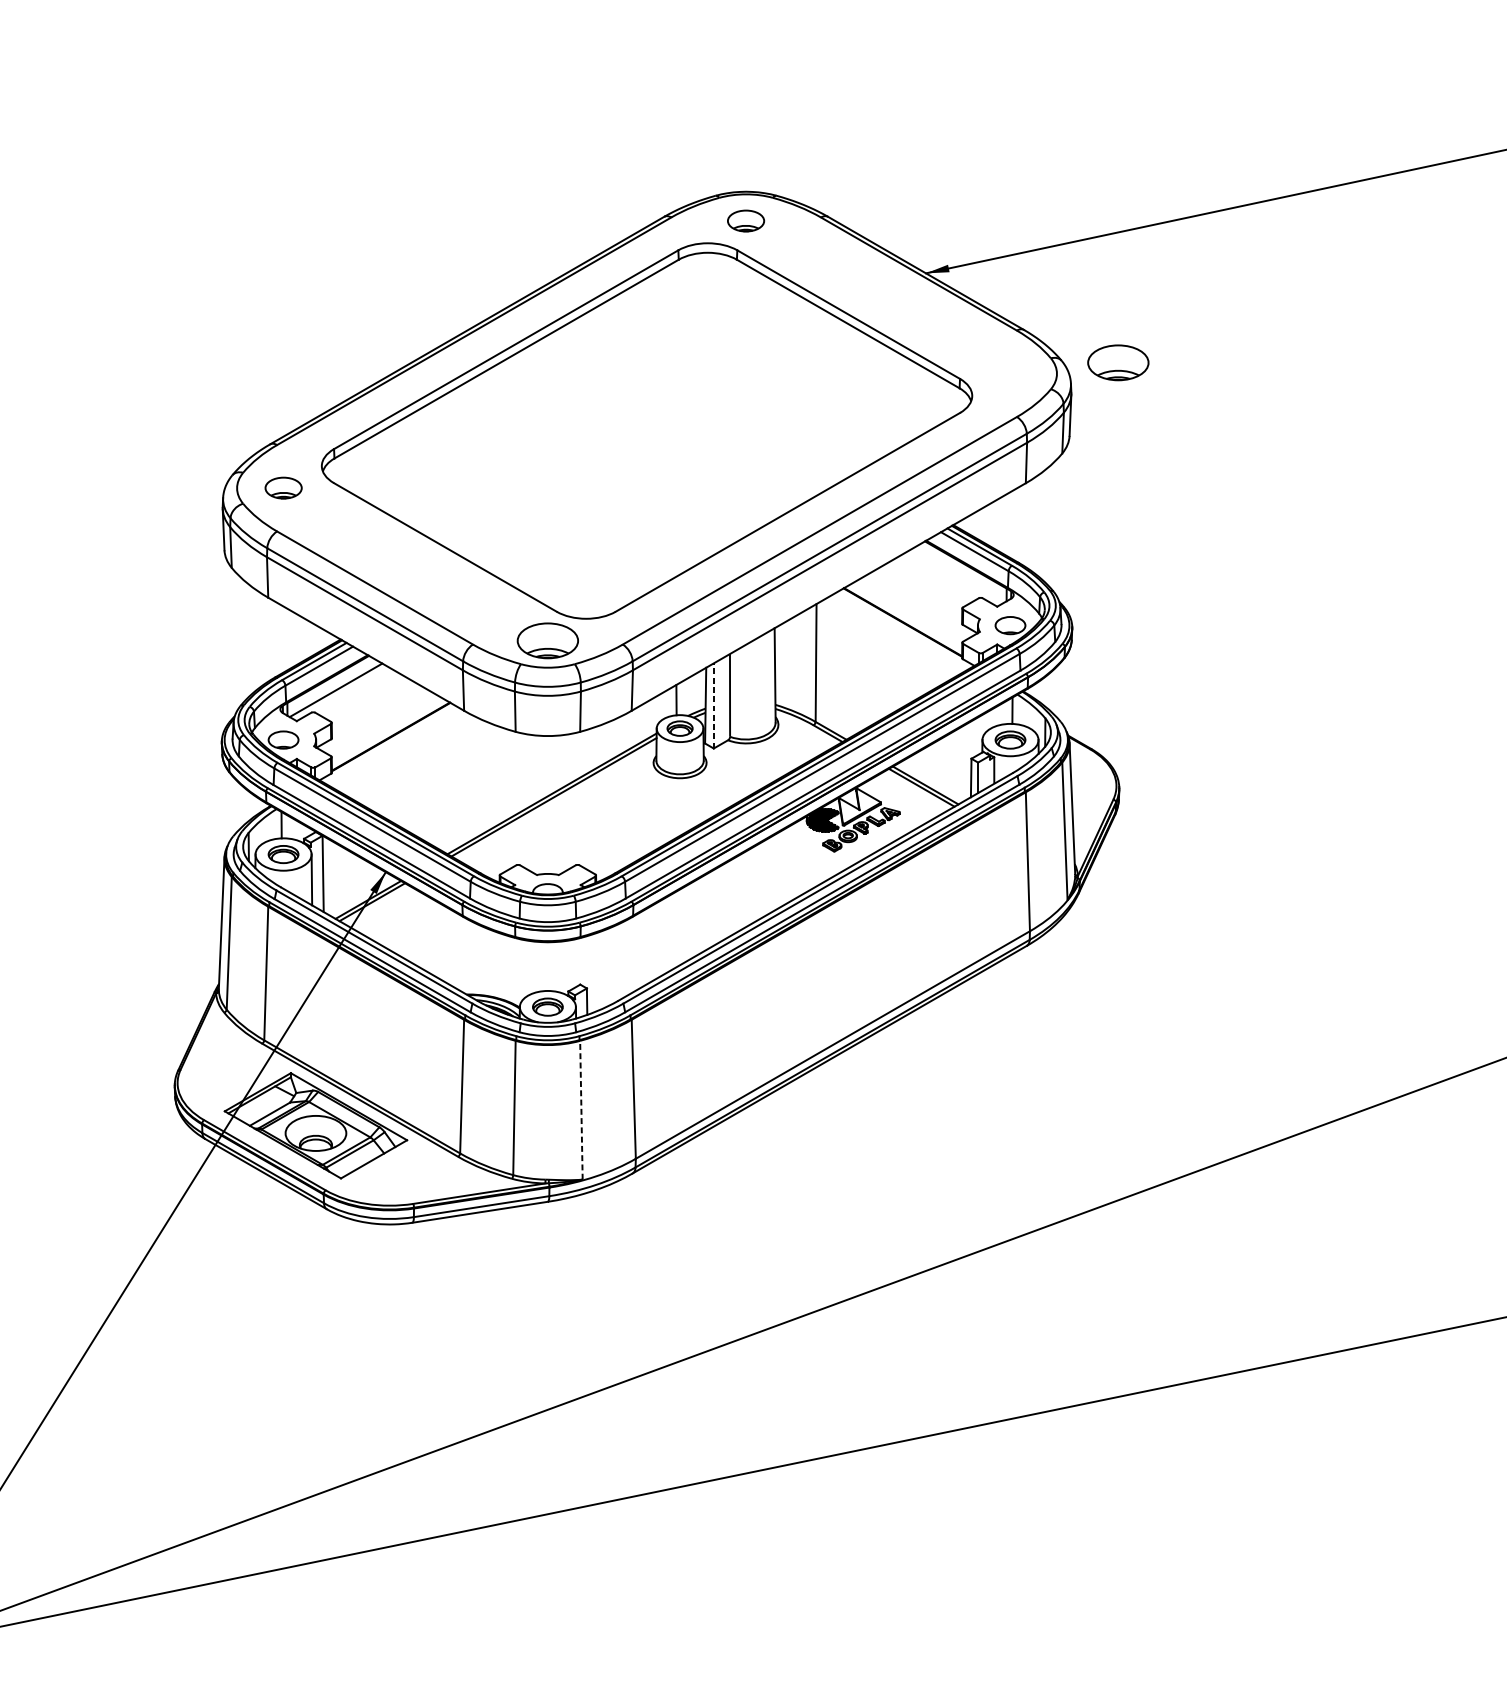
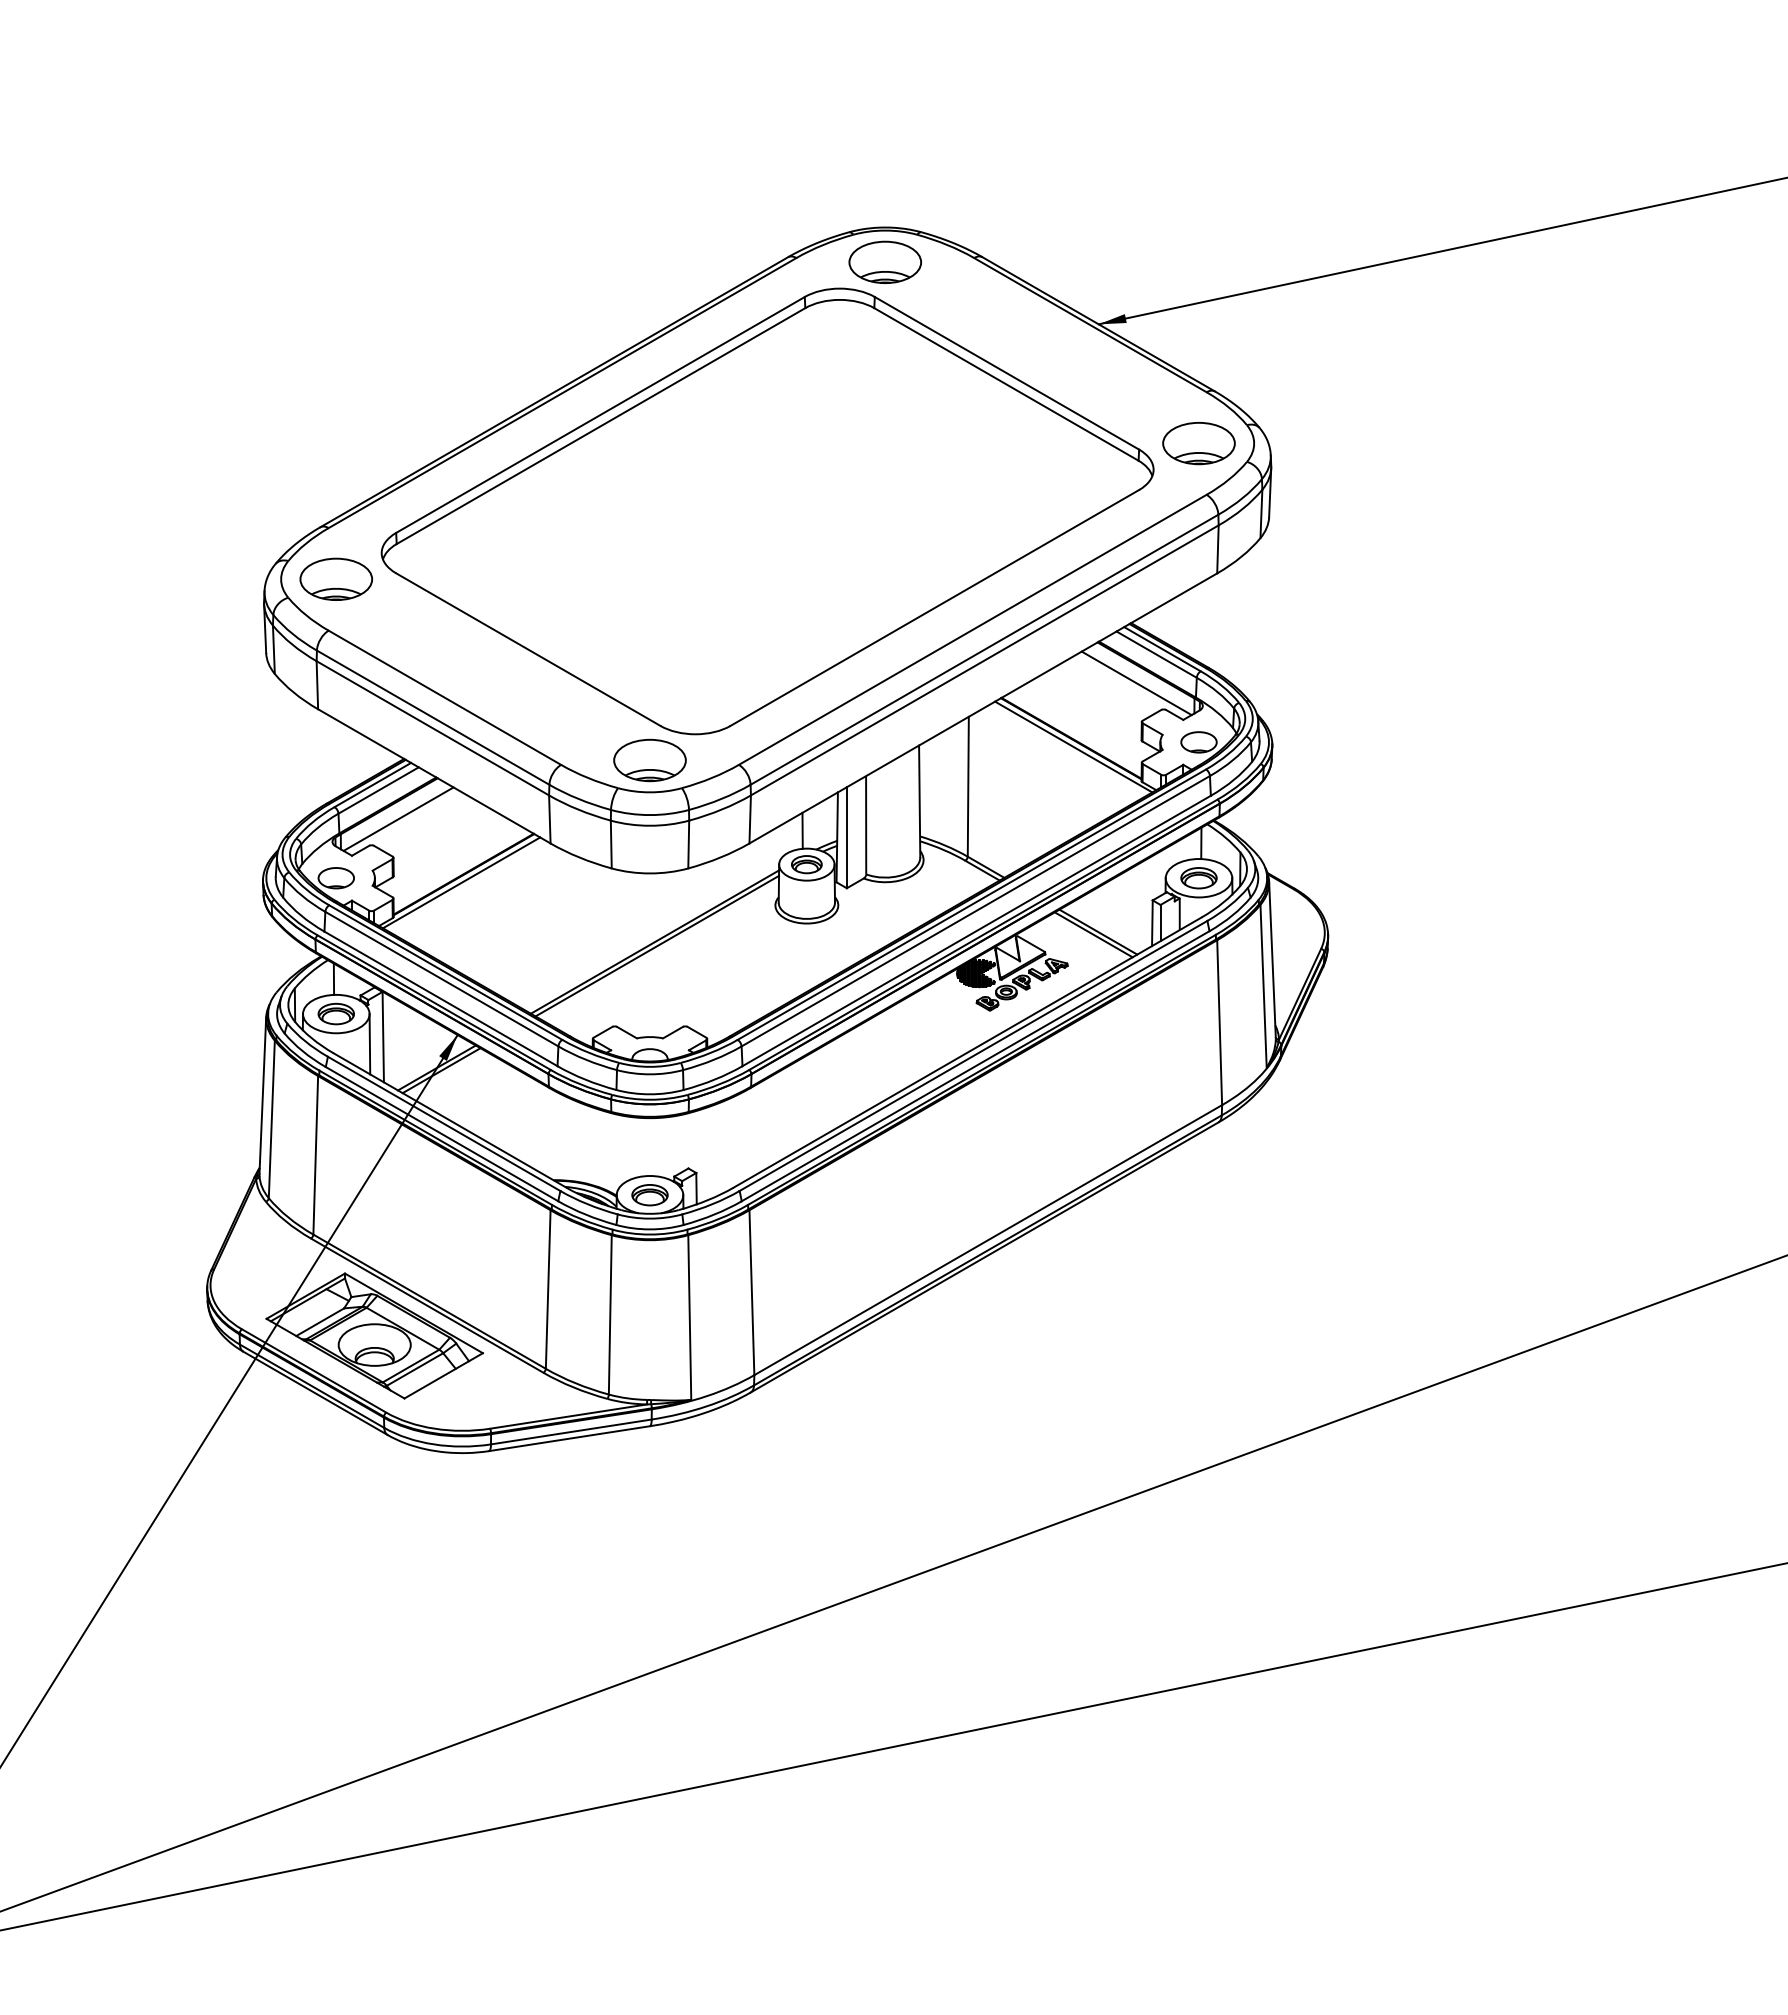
part: (745, 220) -> (884, 261), size x1.67
part: (1117, 362) -> (1198, 443), moved
part: (283, 487) -> (336, 578), size x1.67
line: (957, 575) -> (1136, 683), added
line: (904, 629) -> (1073, 746), added
line: (713, 705) -> (846, 837), dashed -> solid
line: (389, 743) -> (461, 882), added
line: (581, 1110) -> (689, 1317), dashed -> solid

